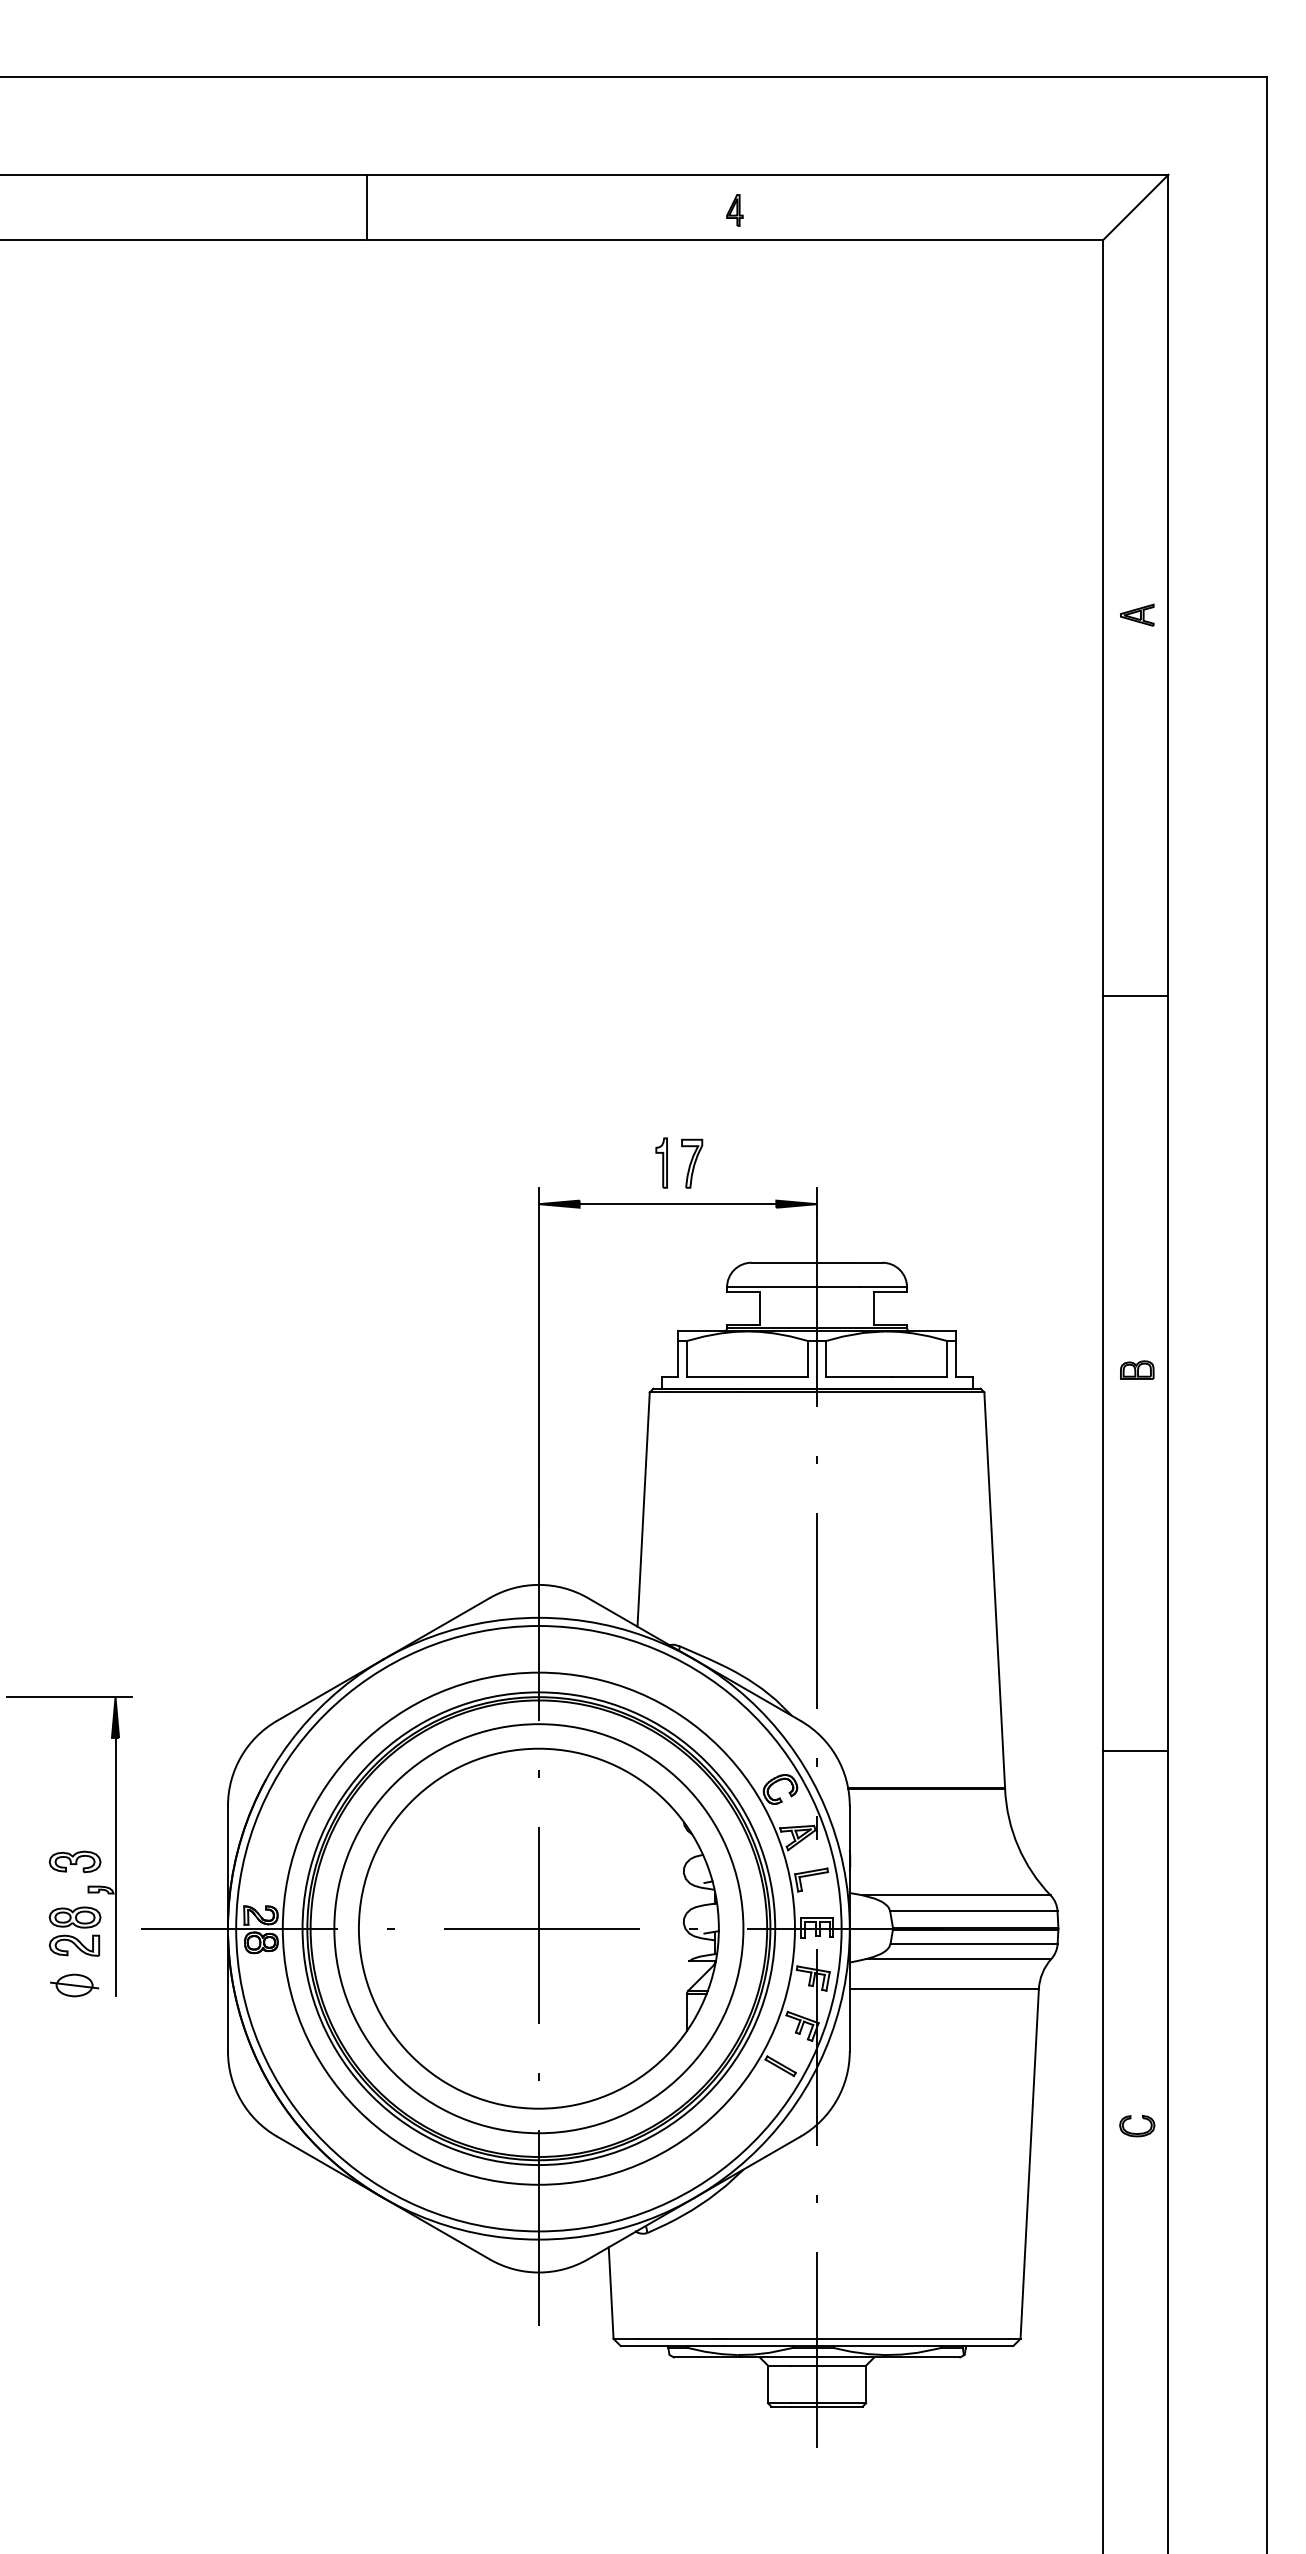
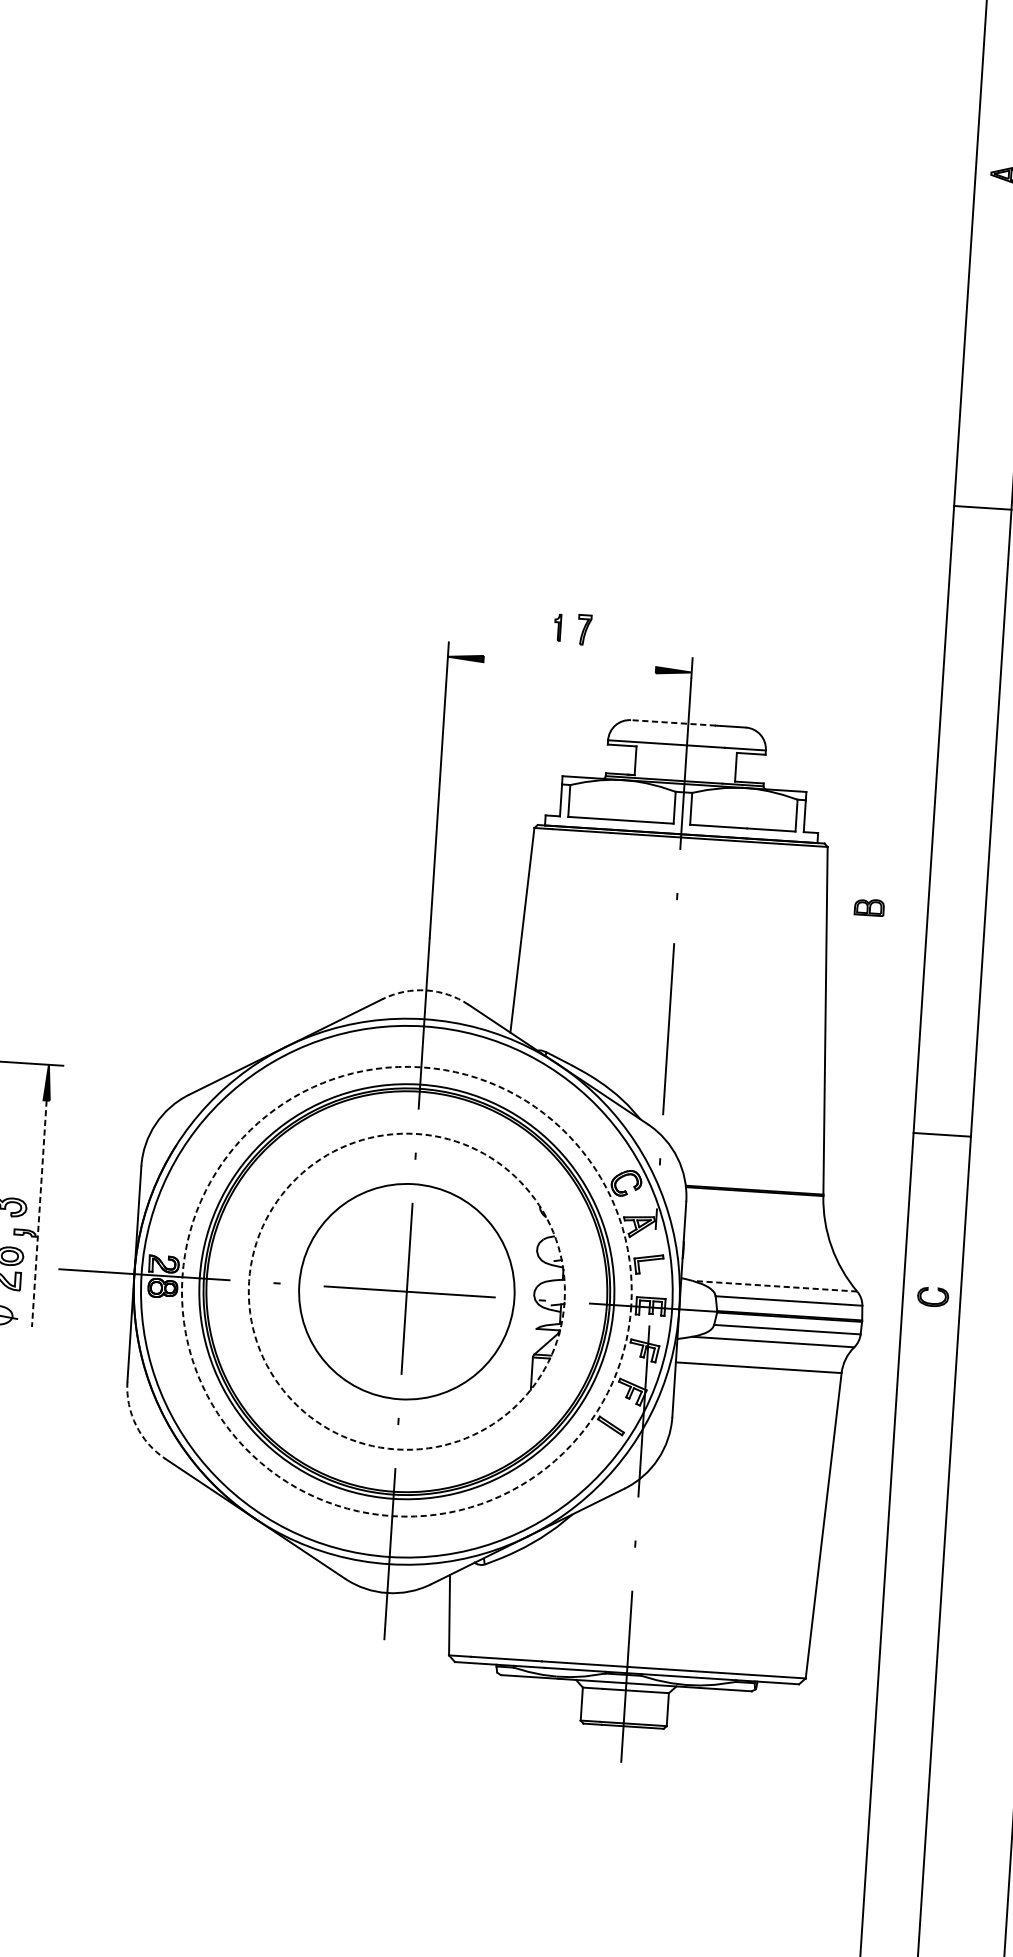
part: (661, 1162) -> (557, 627), size x0.6
part: (692, 1163) -> (584, 629), size x0.7
line: (677, 1204) -> (569, 664), removed
line: (799, 1262) -> (673, 722), solid -> dashed
part: (1137, 1369) -> (869, 906), moved
arc: (538, 1584) -> (426, 990), solid -> dashed
line: (1135, 1751) -> (942, 1135), moved
line: (115, 1867) -> (39, 1214), solid -> dashed
line: (956, 1895) -> (774, 1286), solid -> dashed
circle: (538, 1928) -> (406, 1291), size x0.6
circle: (538, 1928) -> (406, 1291), solid -> dashed
circle: (538, 1928) -> (406, 1291), solid -> dashed
arc: (241, 2100) -> (136, 1425), solid -> dashed
part: (1134, 2132) -> (930, 1302), moved

